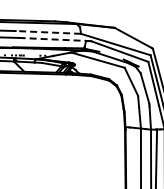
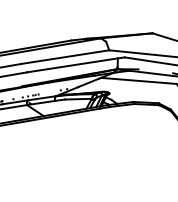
line: (48, 32) -> (65, 57), dashed -> solid
line: (52, 39) -> (72, 65), dashed -> solid

